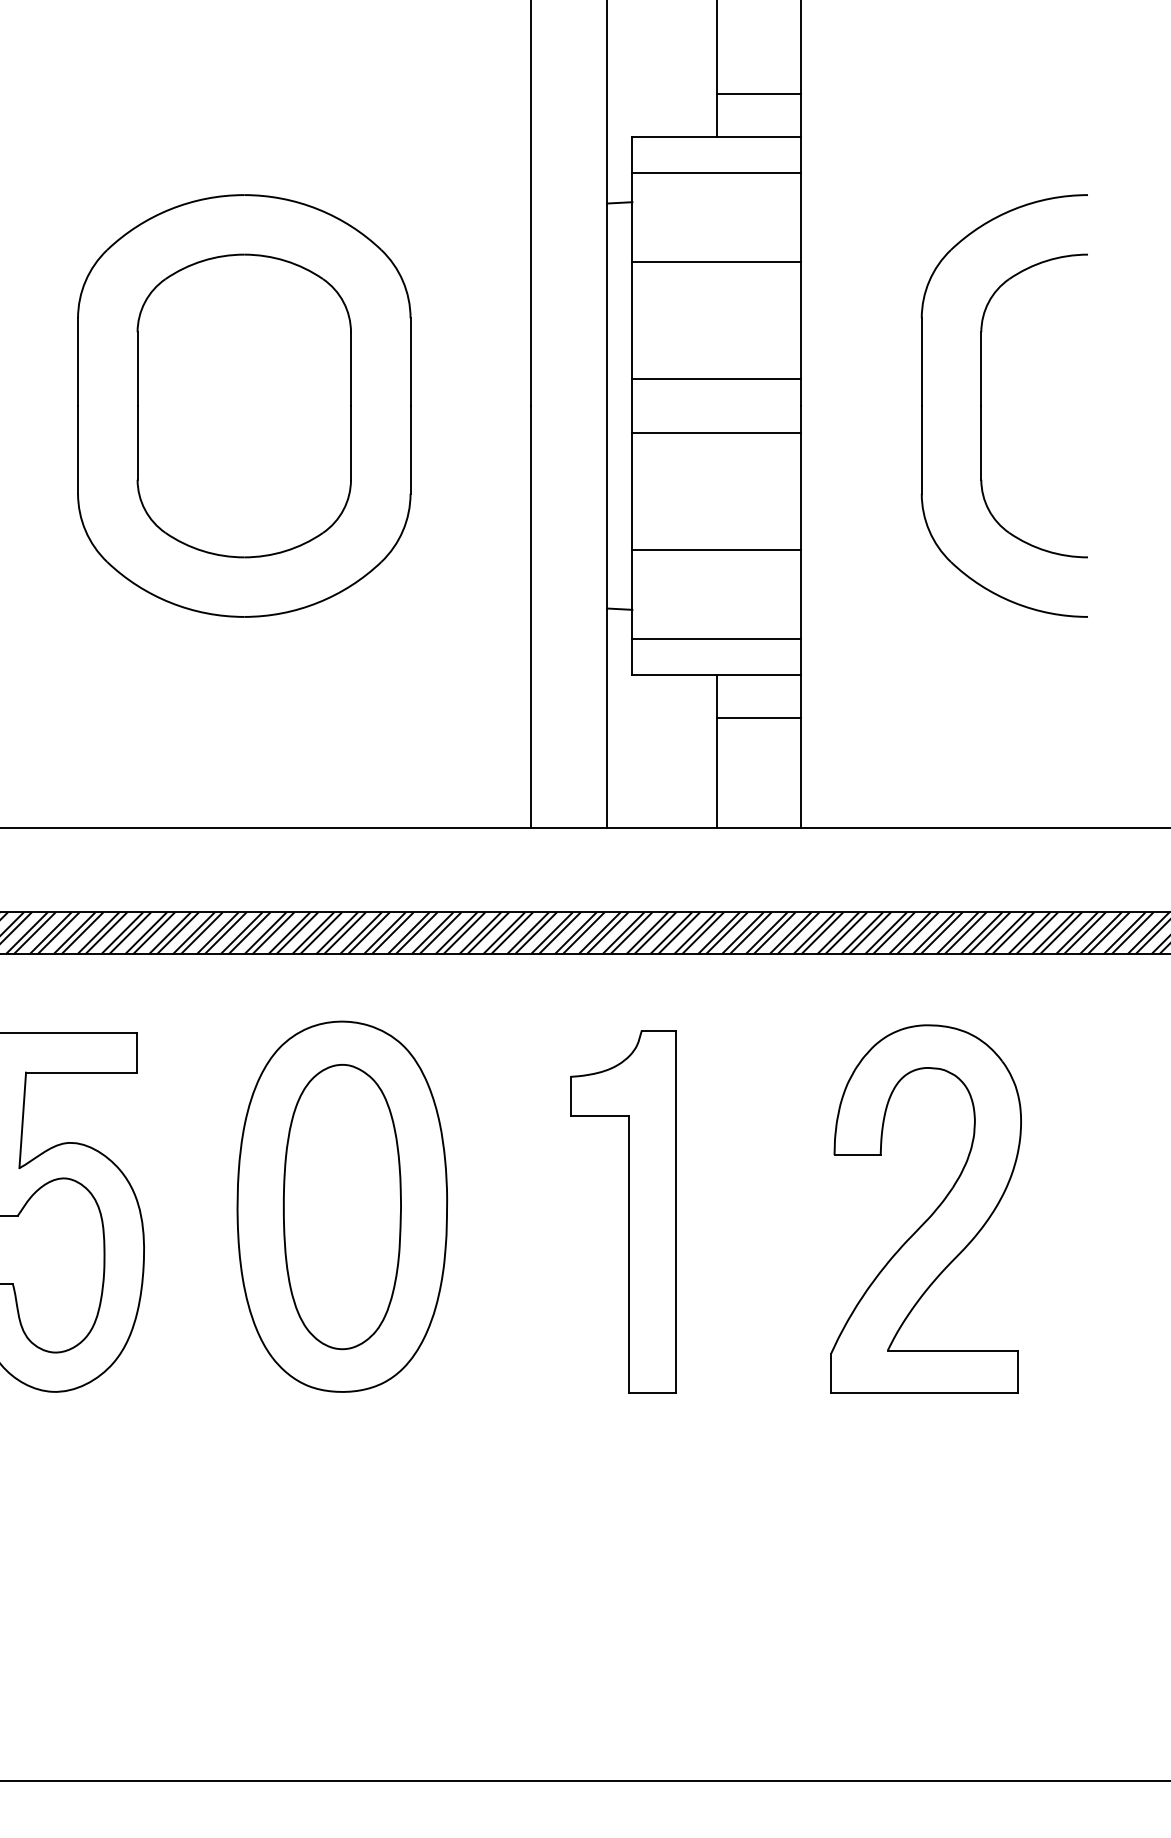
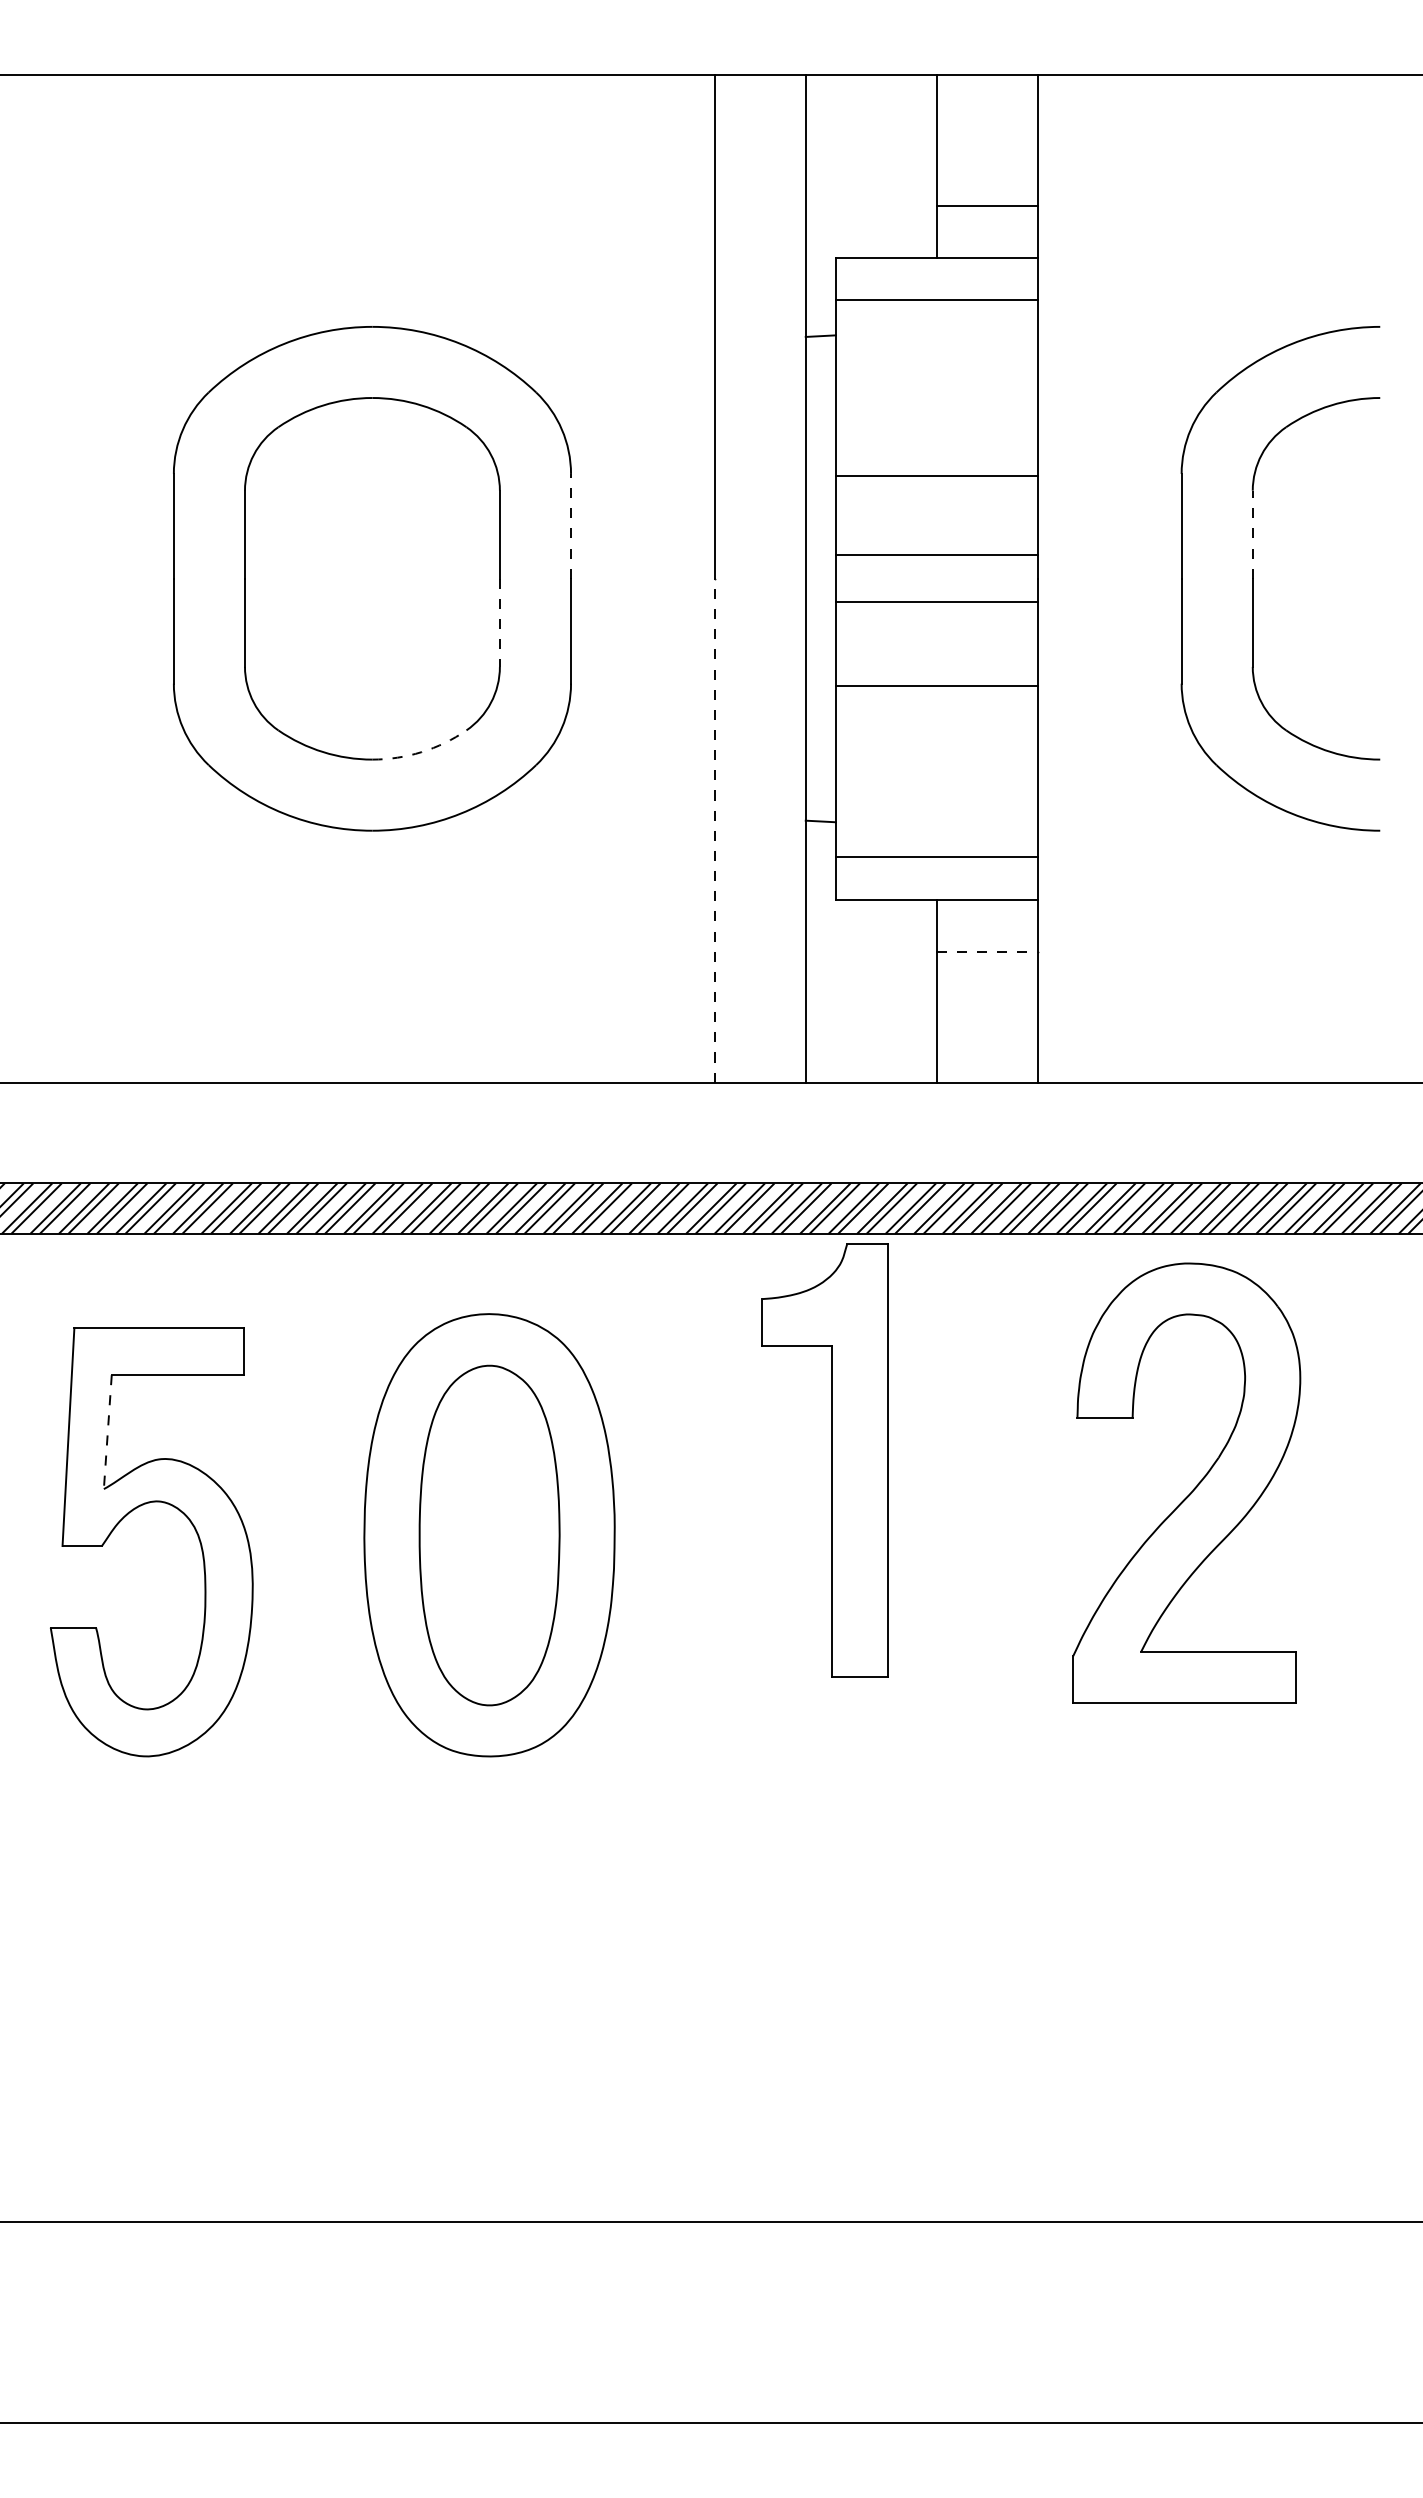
line: (716, 261) -> (936, 475), moved
line: (410, 361) -> (571, 525), solid -> dashed
line: (981, 368) -> (1252, 534), solid -> dashed
line: (716, 378) -> (936, 601), moved
line: (716, 432) -> (936, 554), moved
line: (350, 443) -> (499, 623), solid -> dashed
line: (716, 549) -> (936, 685), moved
arc: (285, 551) -> (421, 752), solid -> dashed
line: (531, 616) -> (715, 830), solid -> dashed
line: (759, 718) -> (987, 951), solid -> dashed
line: (22, 1120) -> (107, 1432), solid -> dashed
part: (628, 1211) -> (831, 1460), moved
part: (931, 1213) -> (1193, 1488), moved

